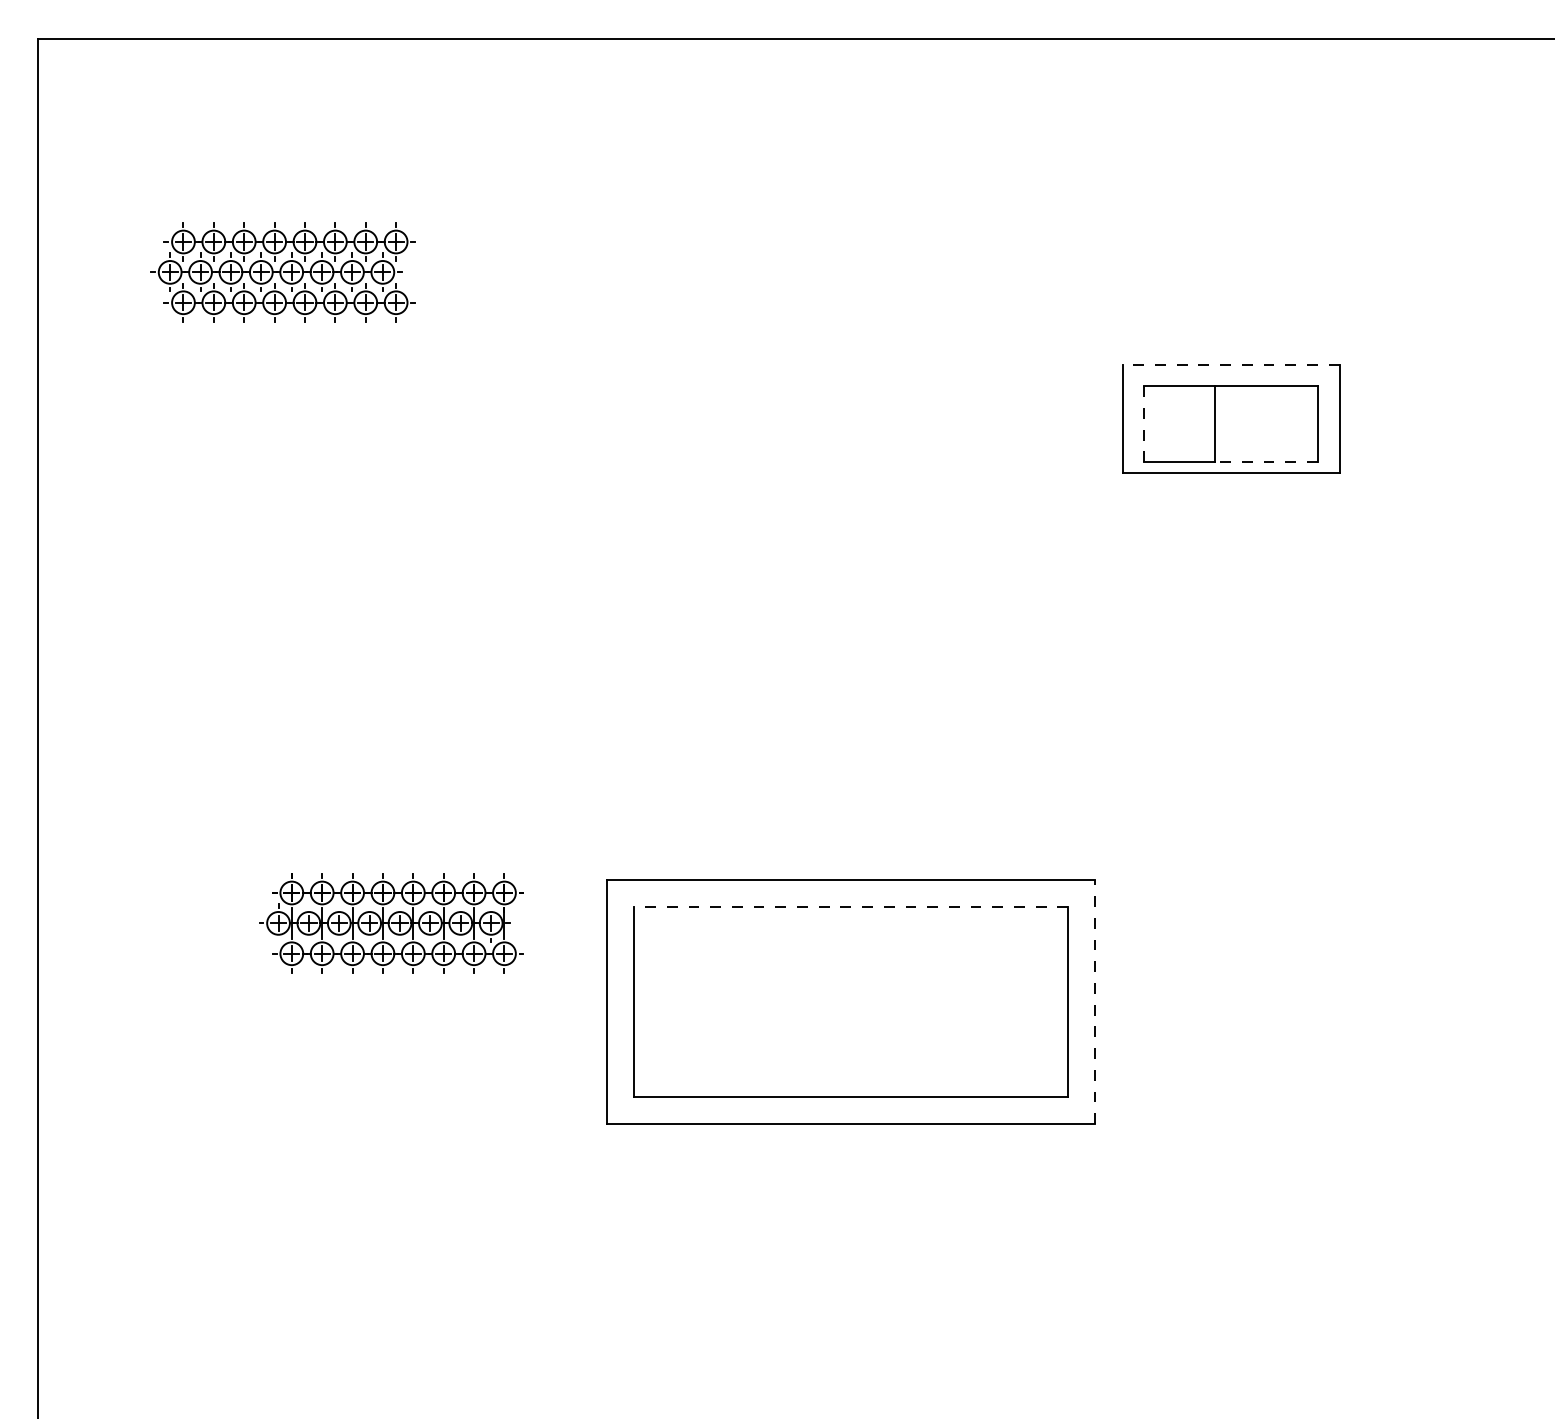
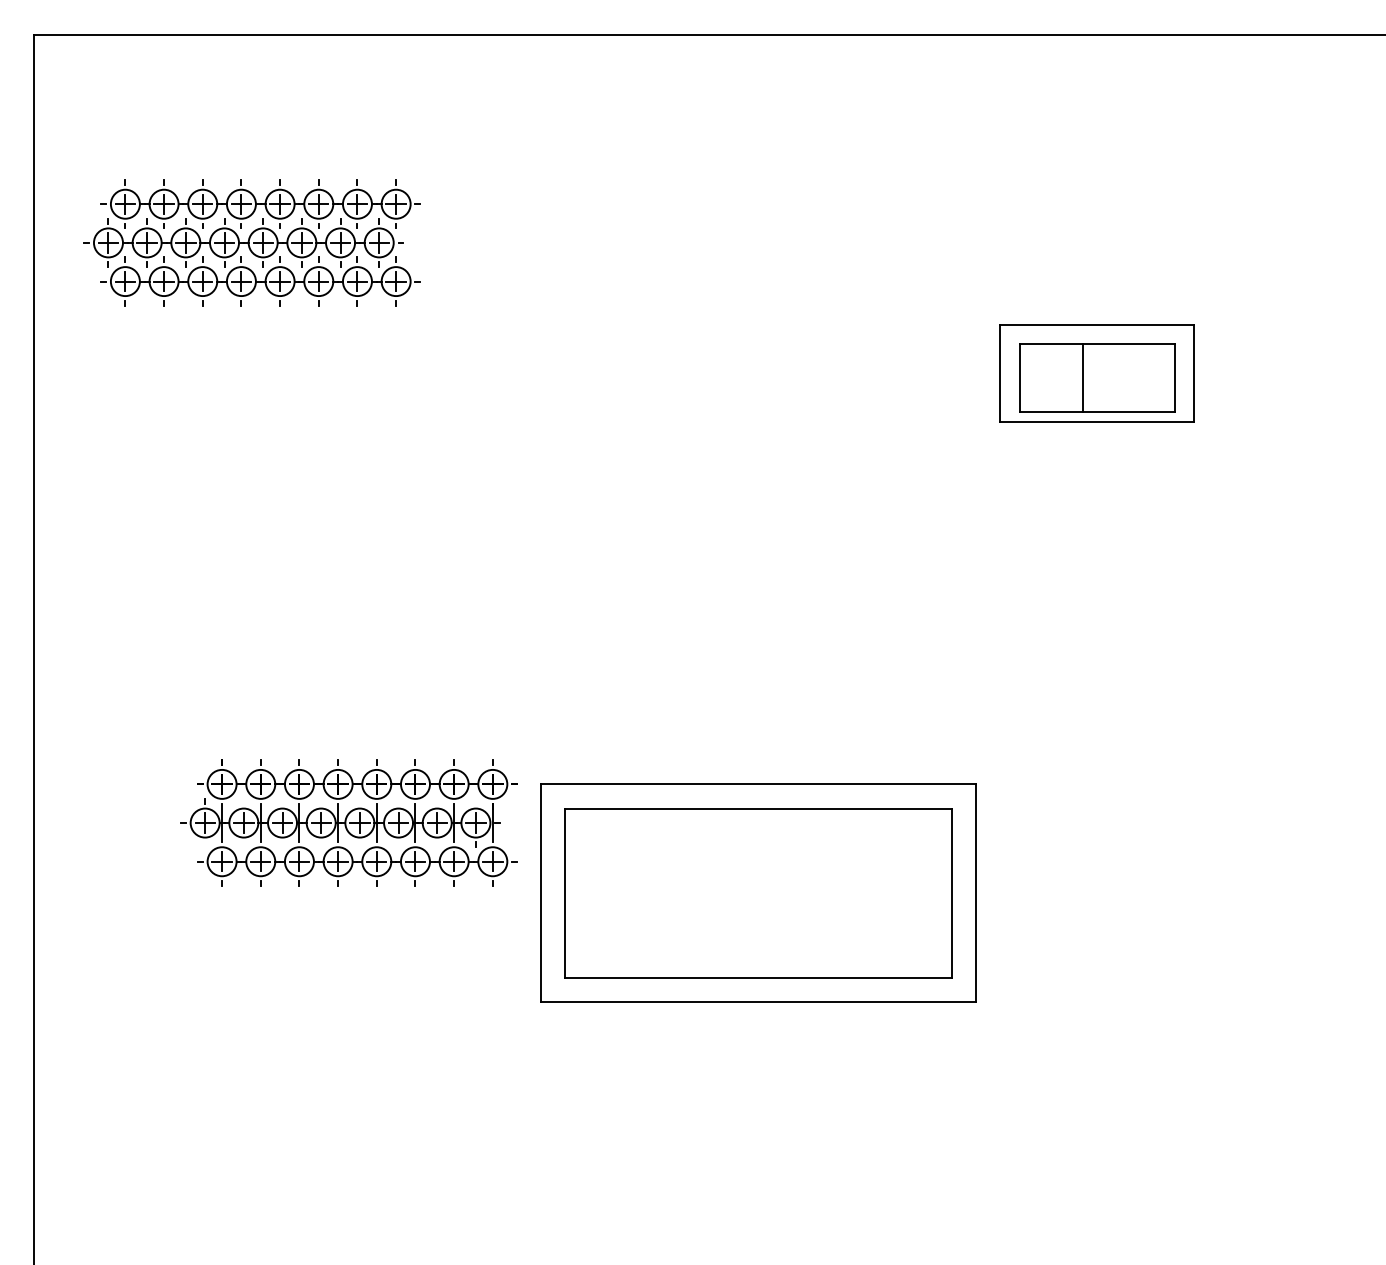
part: (283, 272) -> (252, 243), size x1.43
line: (1230, 364) -> (1096, 325), dashed -> solid
line: (1144, 424) -> (1020, 378), dashed -> solid
line: (1266, 462) -> (1128, 412), dashed -> solid
line: (851, 907) -> (758, 808), dashed -> solid
part: (391, 923) -> (348, 823), size x1.43
line: (1095, 1001) -> (976, 892), dashed -> solid

